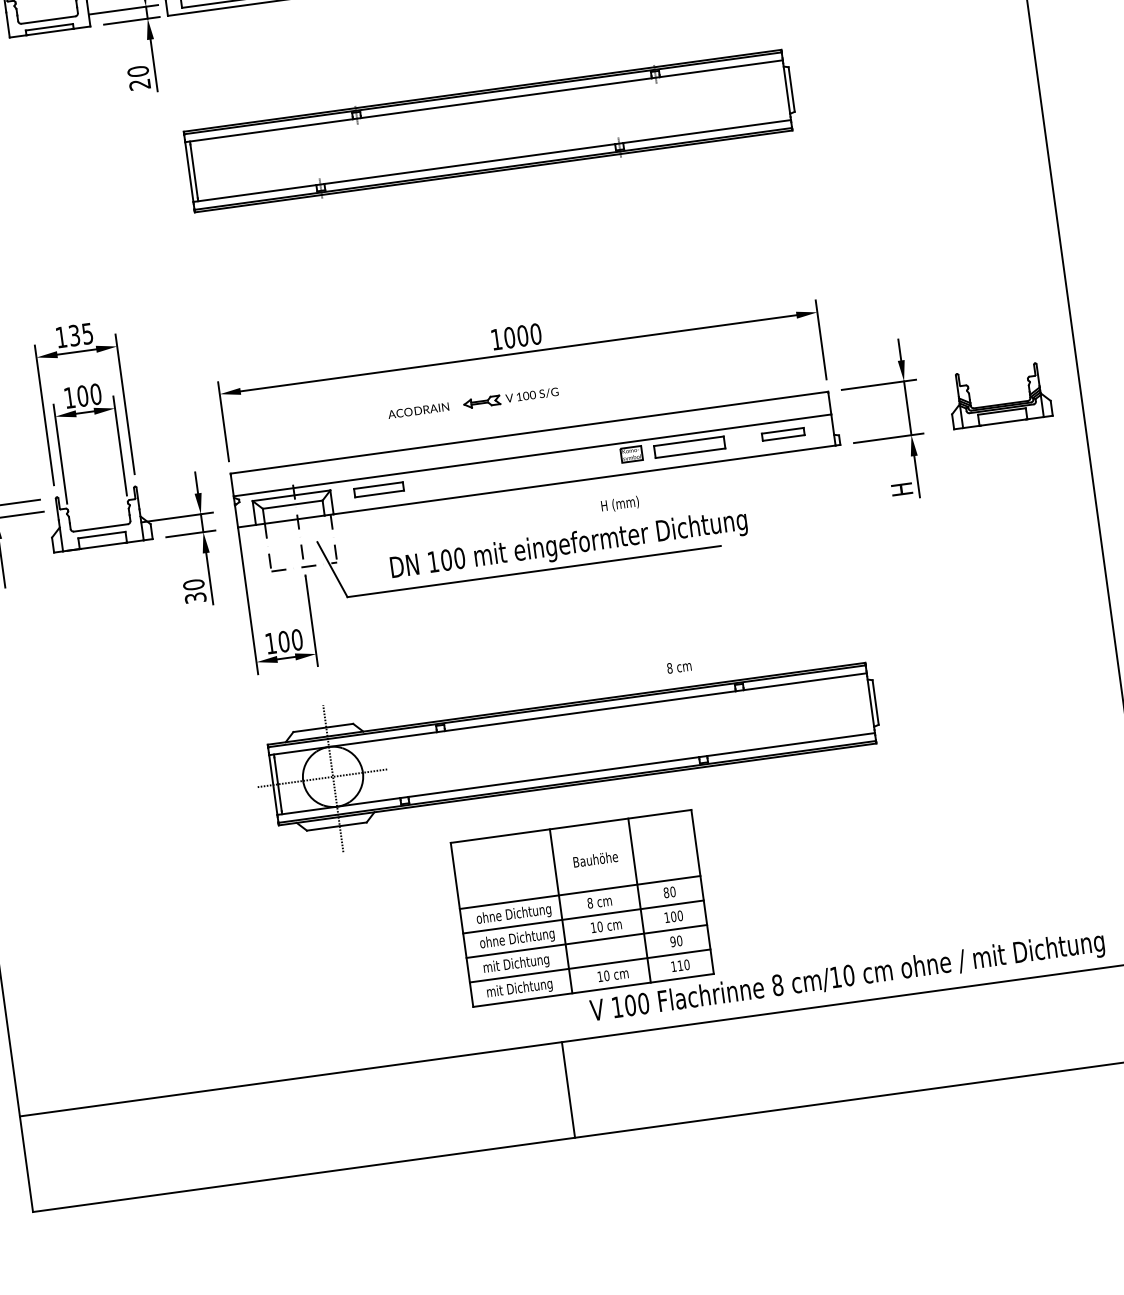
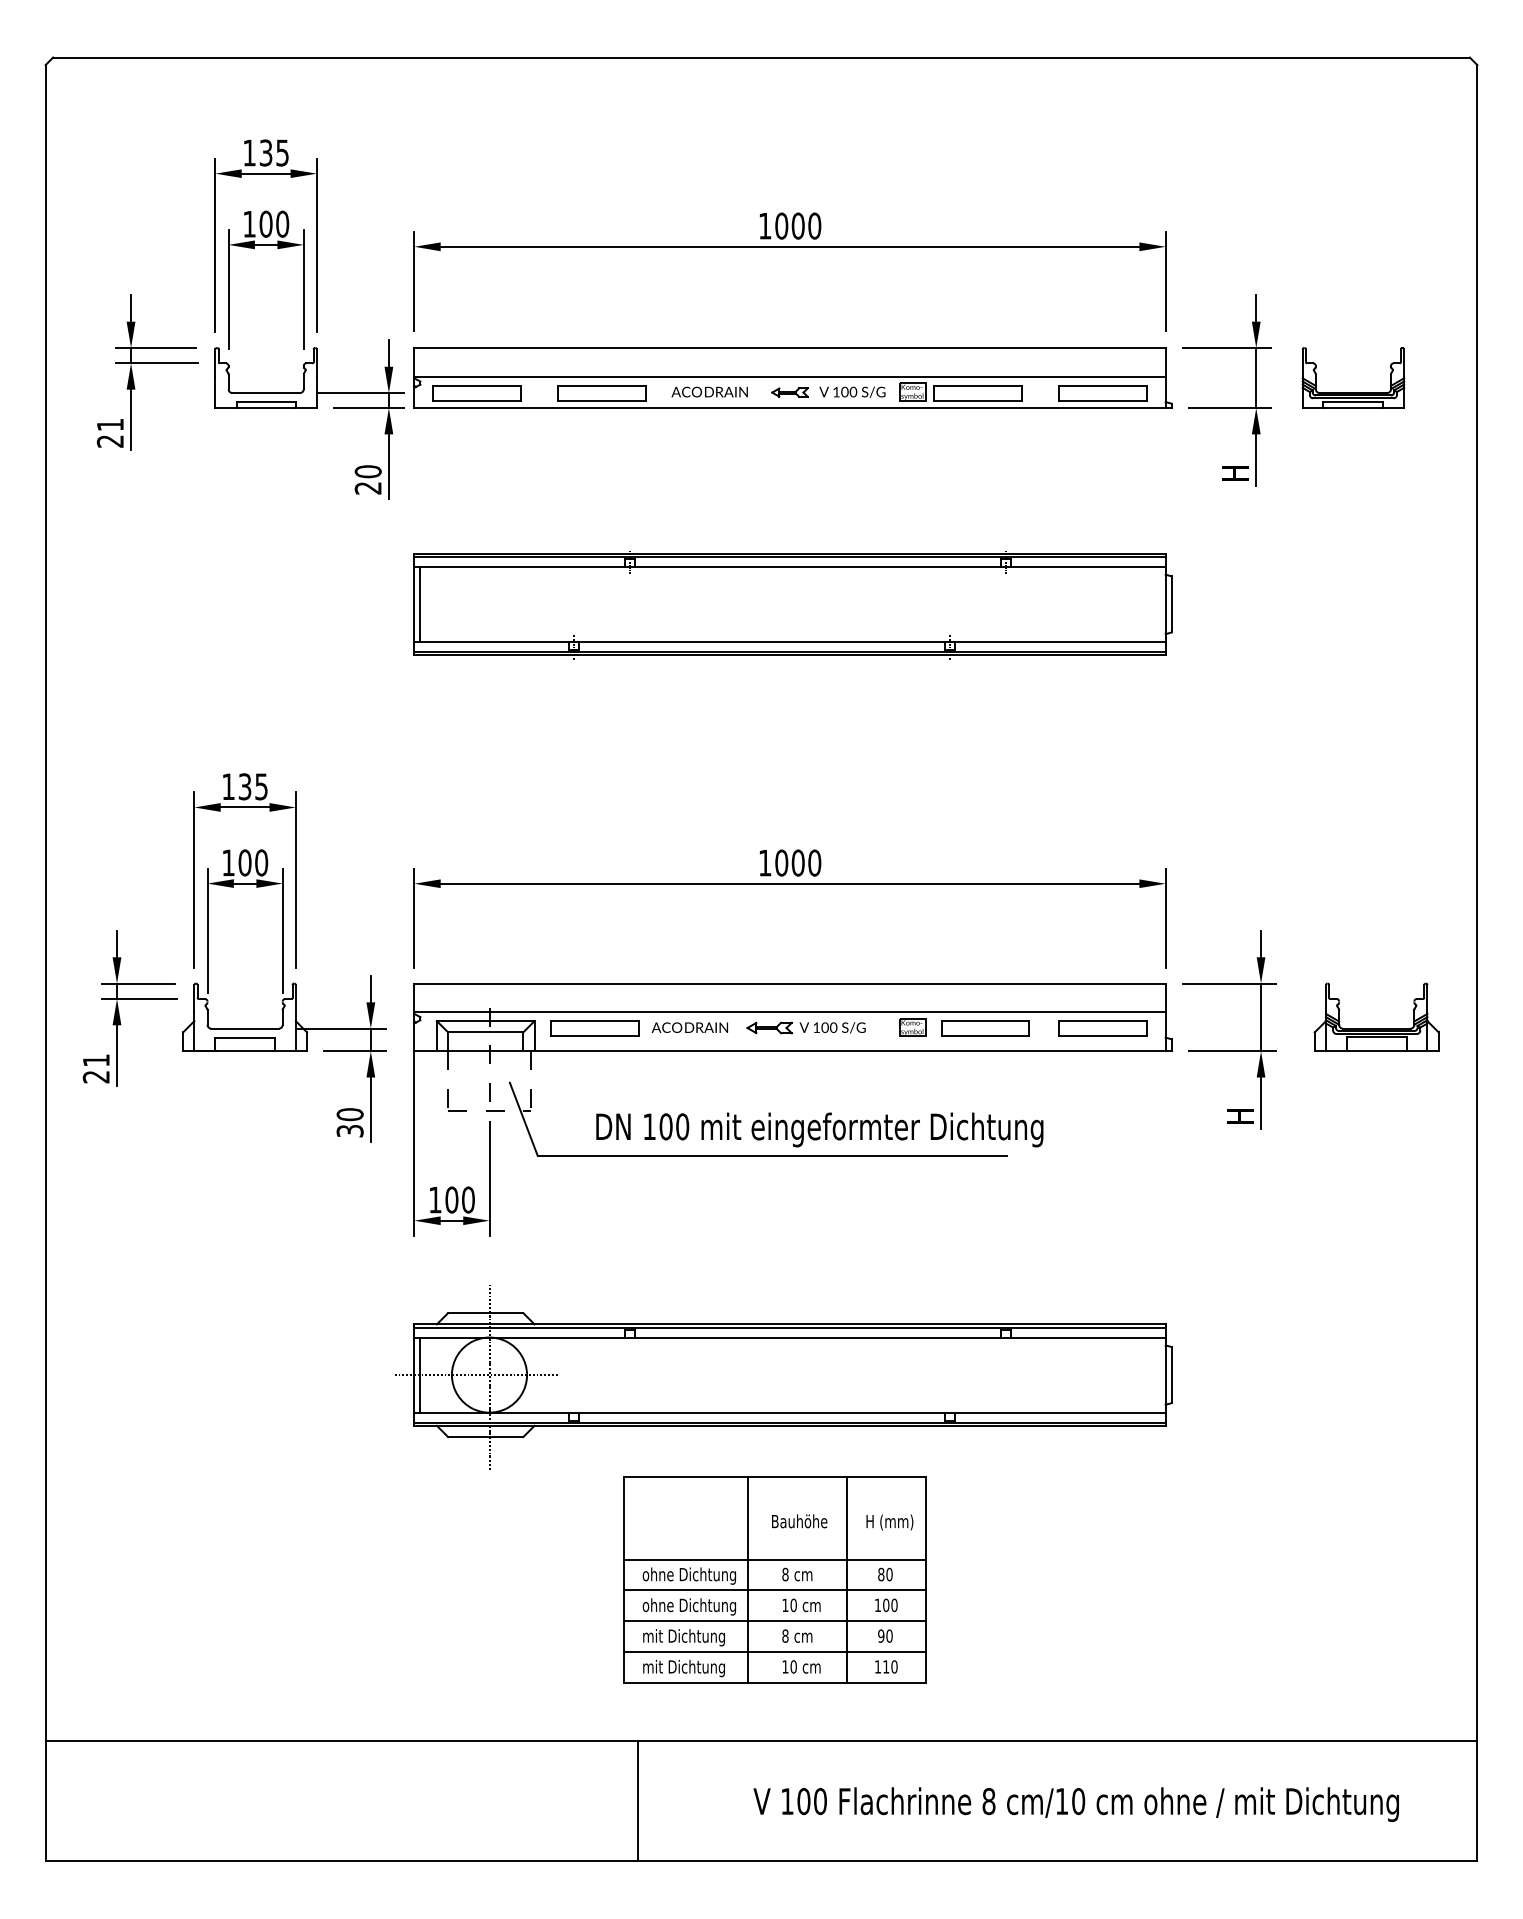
part: (473, 403) -> (758, 1027), moved
part: (782, 434) -> (1102, 1028), size x1.67
part: (378, 489) -> (594, 1028), size x1.43
text: (619, 504) -> (889, 1522), moved
text: (679, 666) -> (797, 1635), moved
text: (846, 978) -> (1075, 1804), moved
line: (568, 1090) -> (638, 1801), moved

